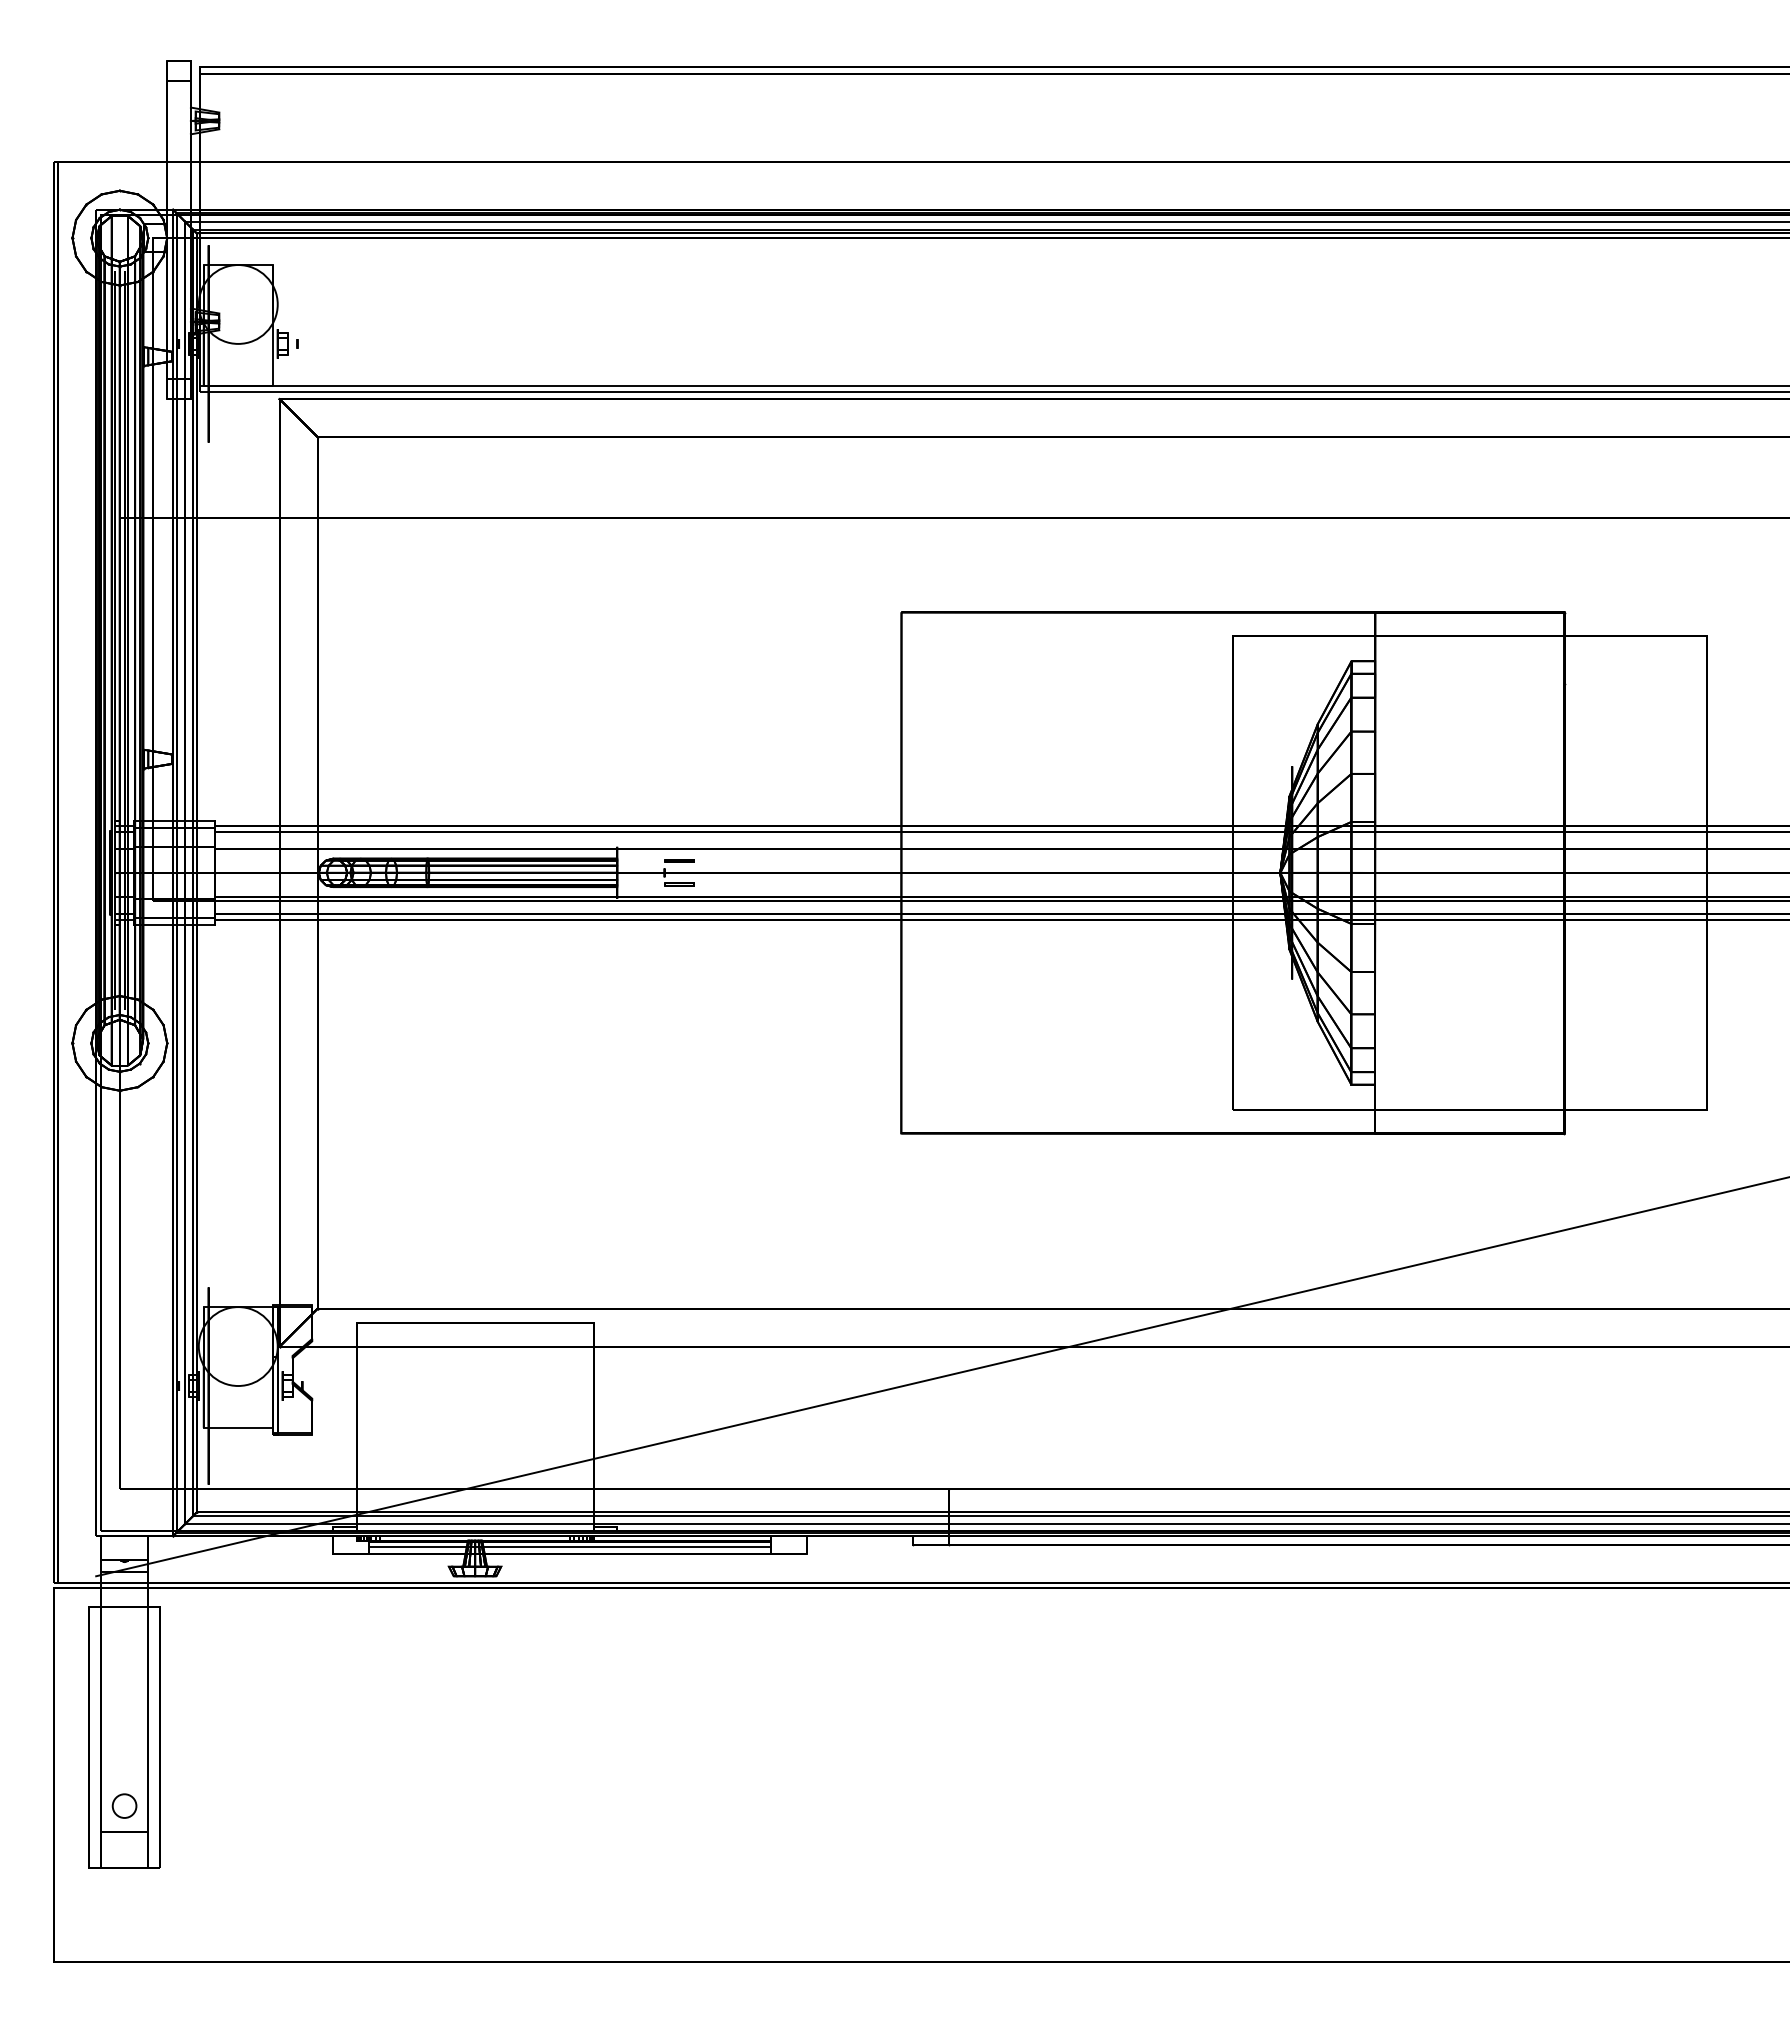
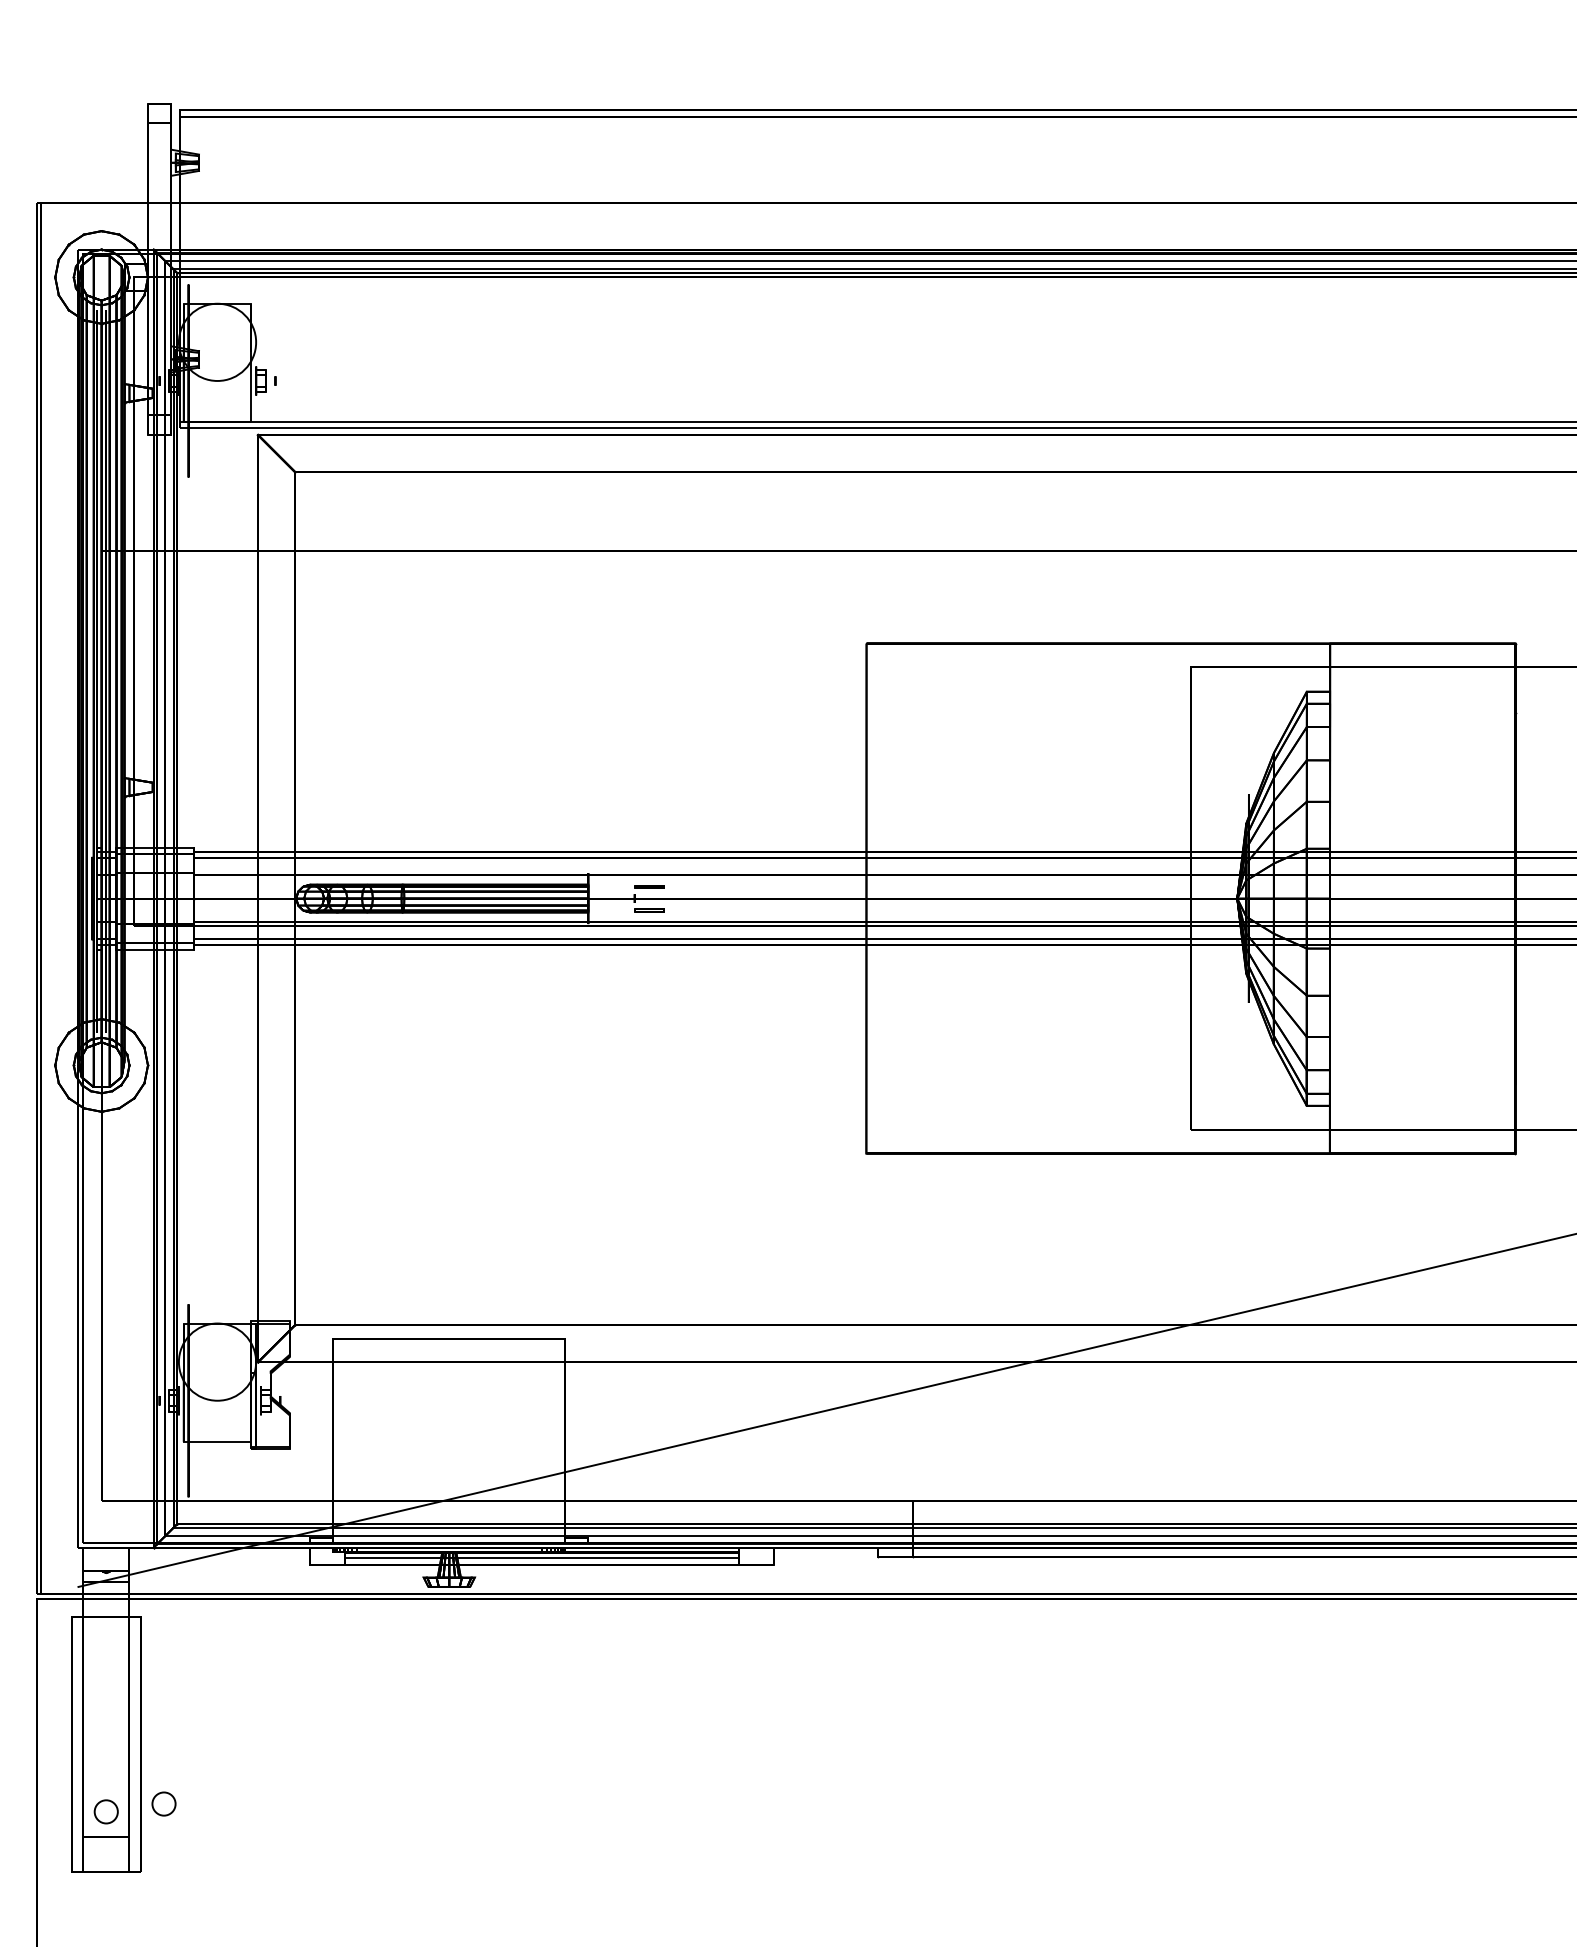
circle: (183, 1797) -> (163, 1803), added

